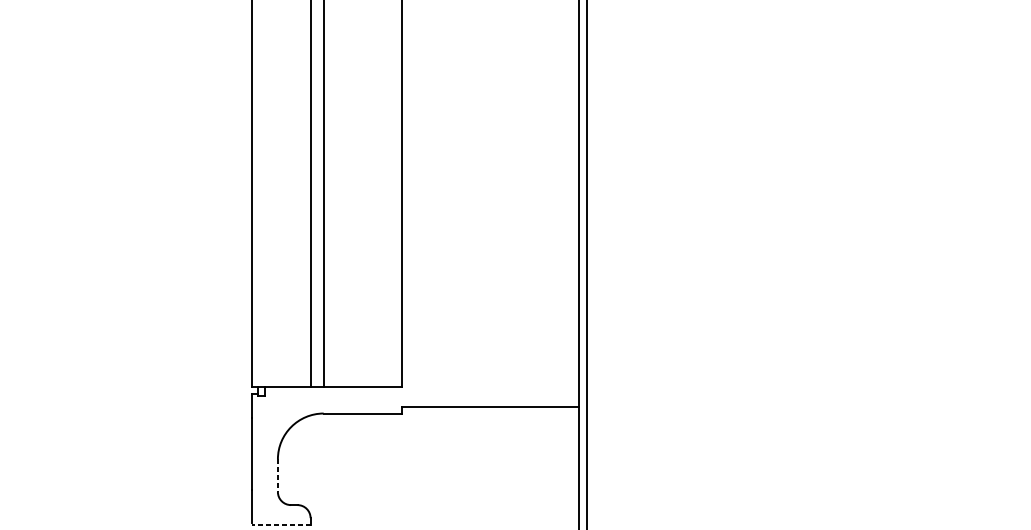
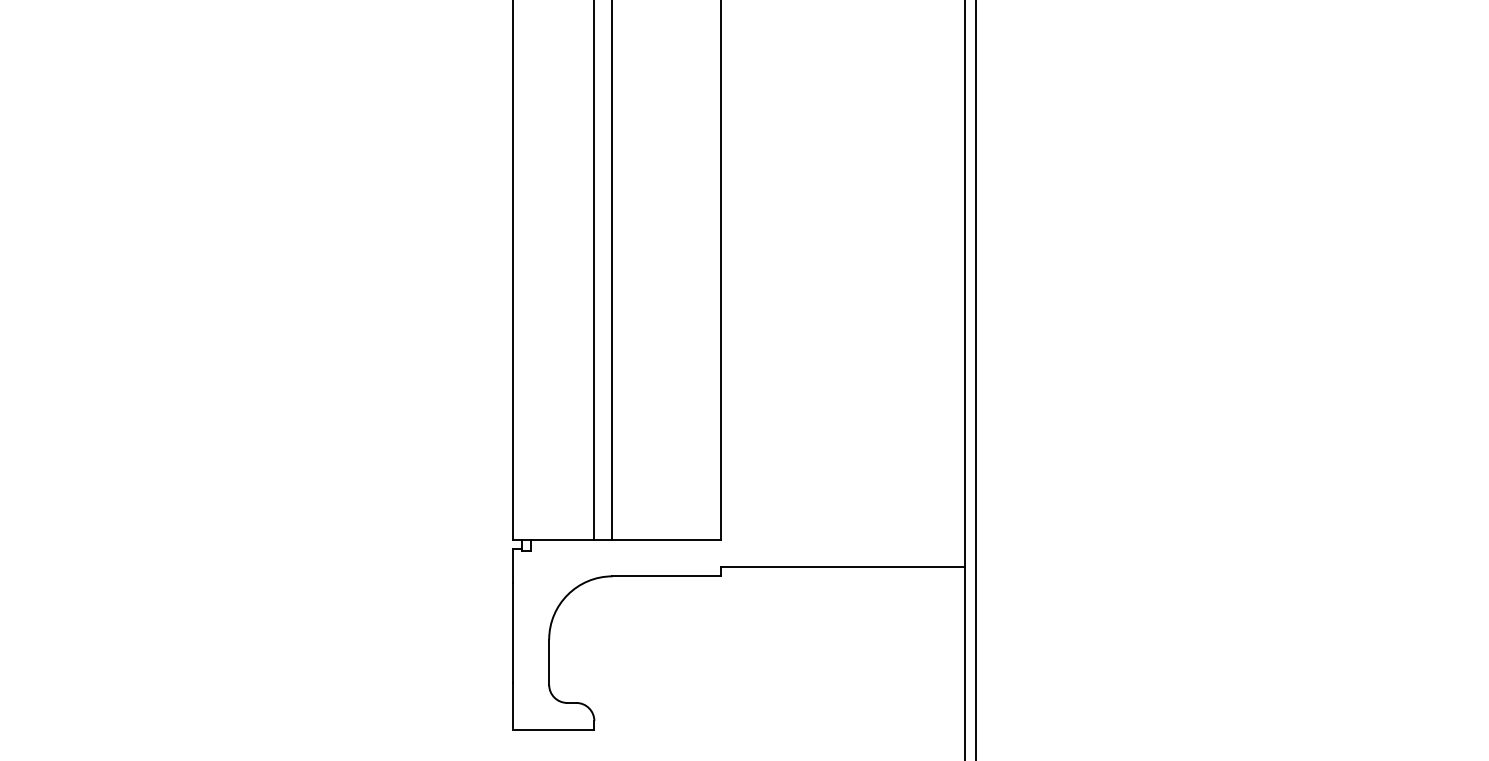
line: (278, 475) -> (549, 662), dashed -> solid
line: (281, 525) -> (553, 730), dashed -> solid

